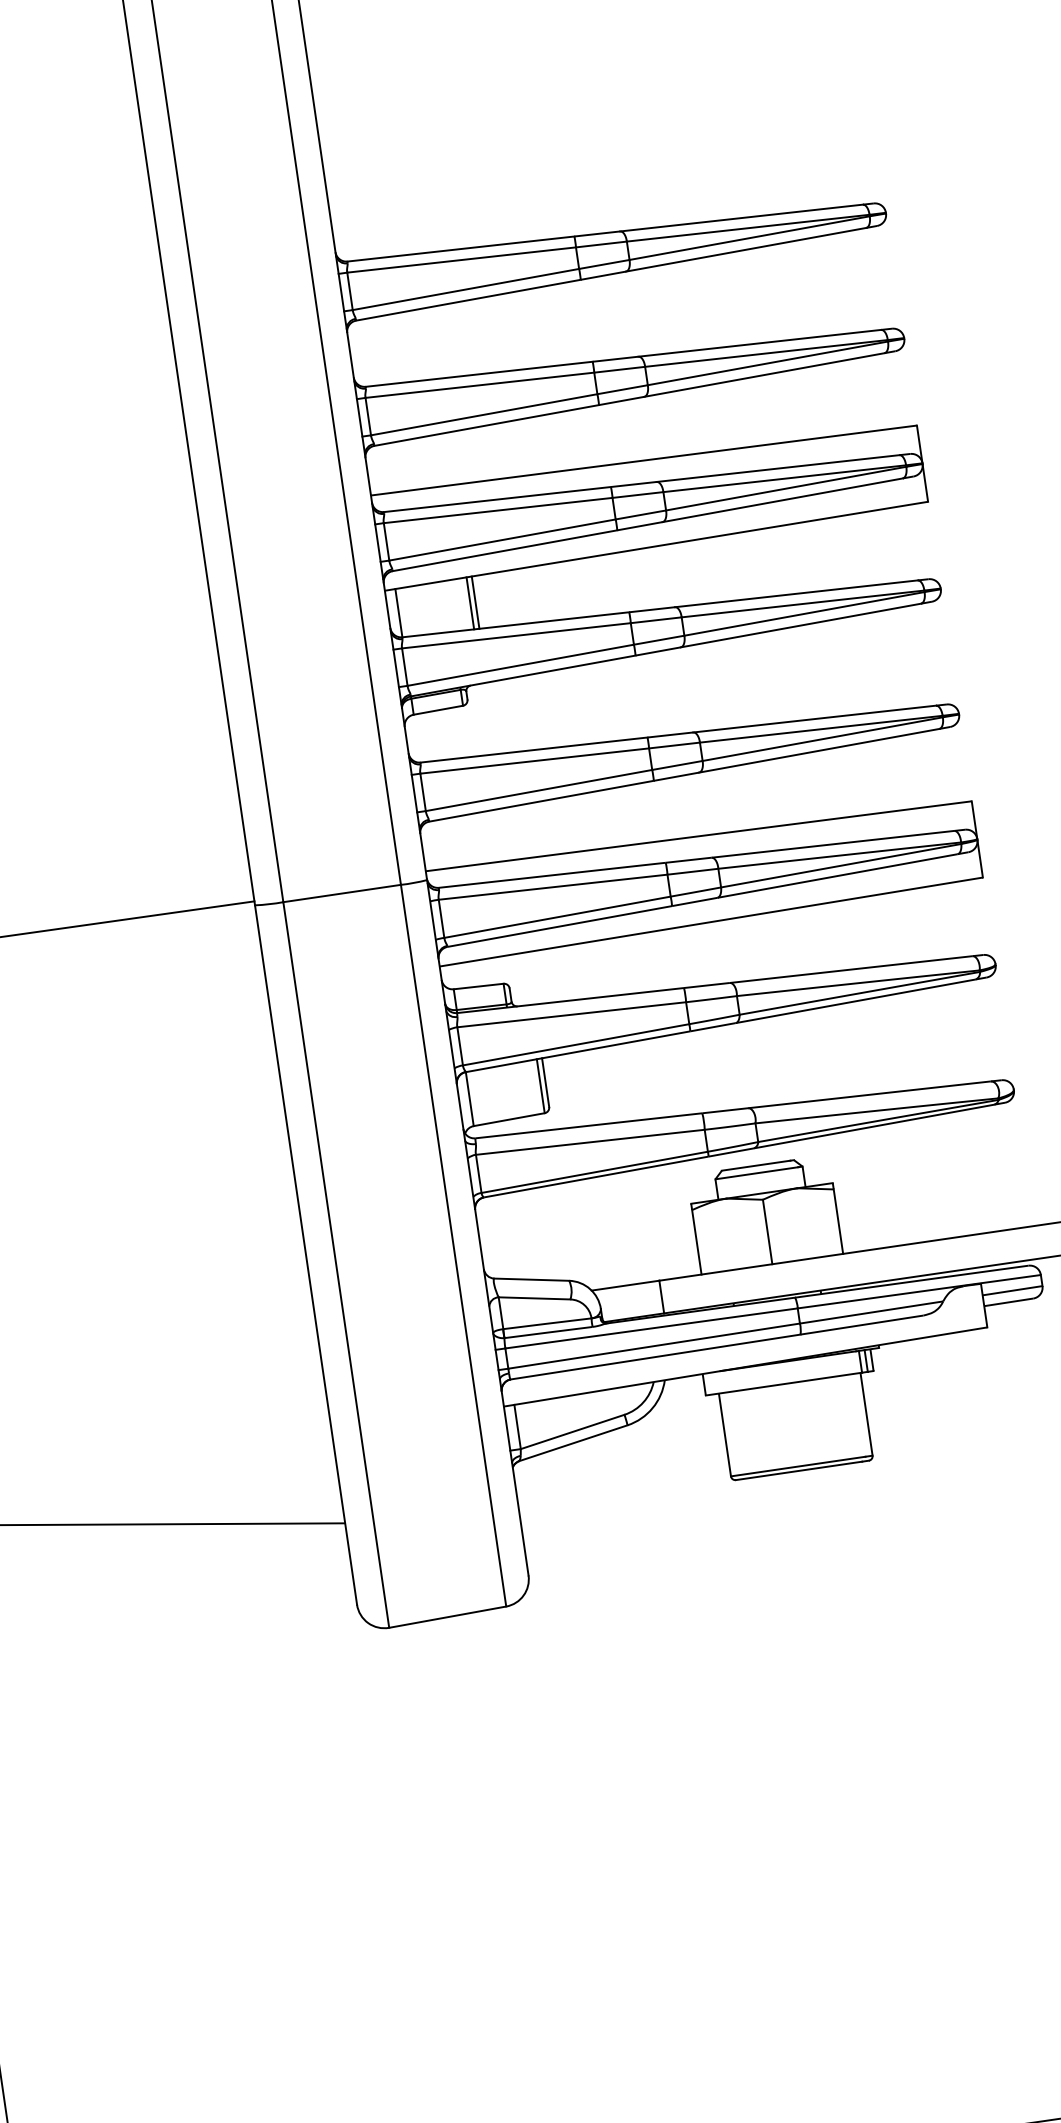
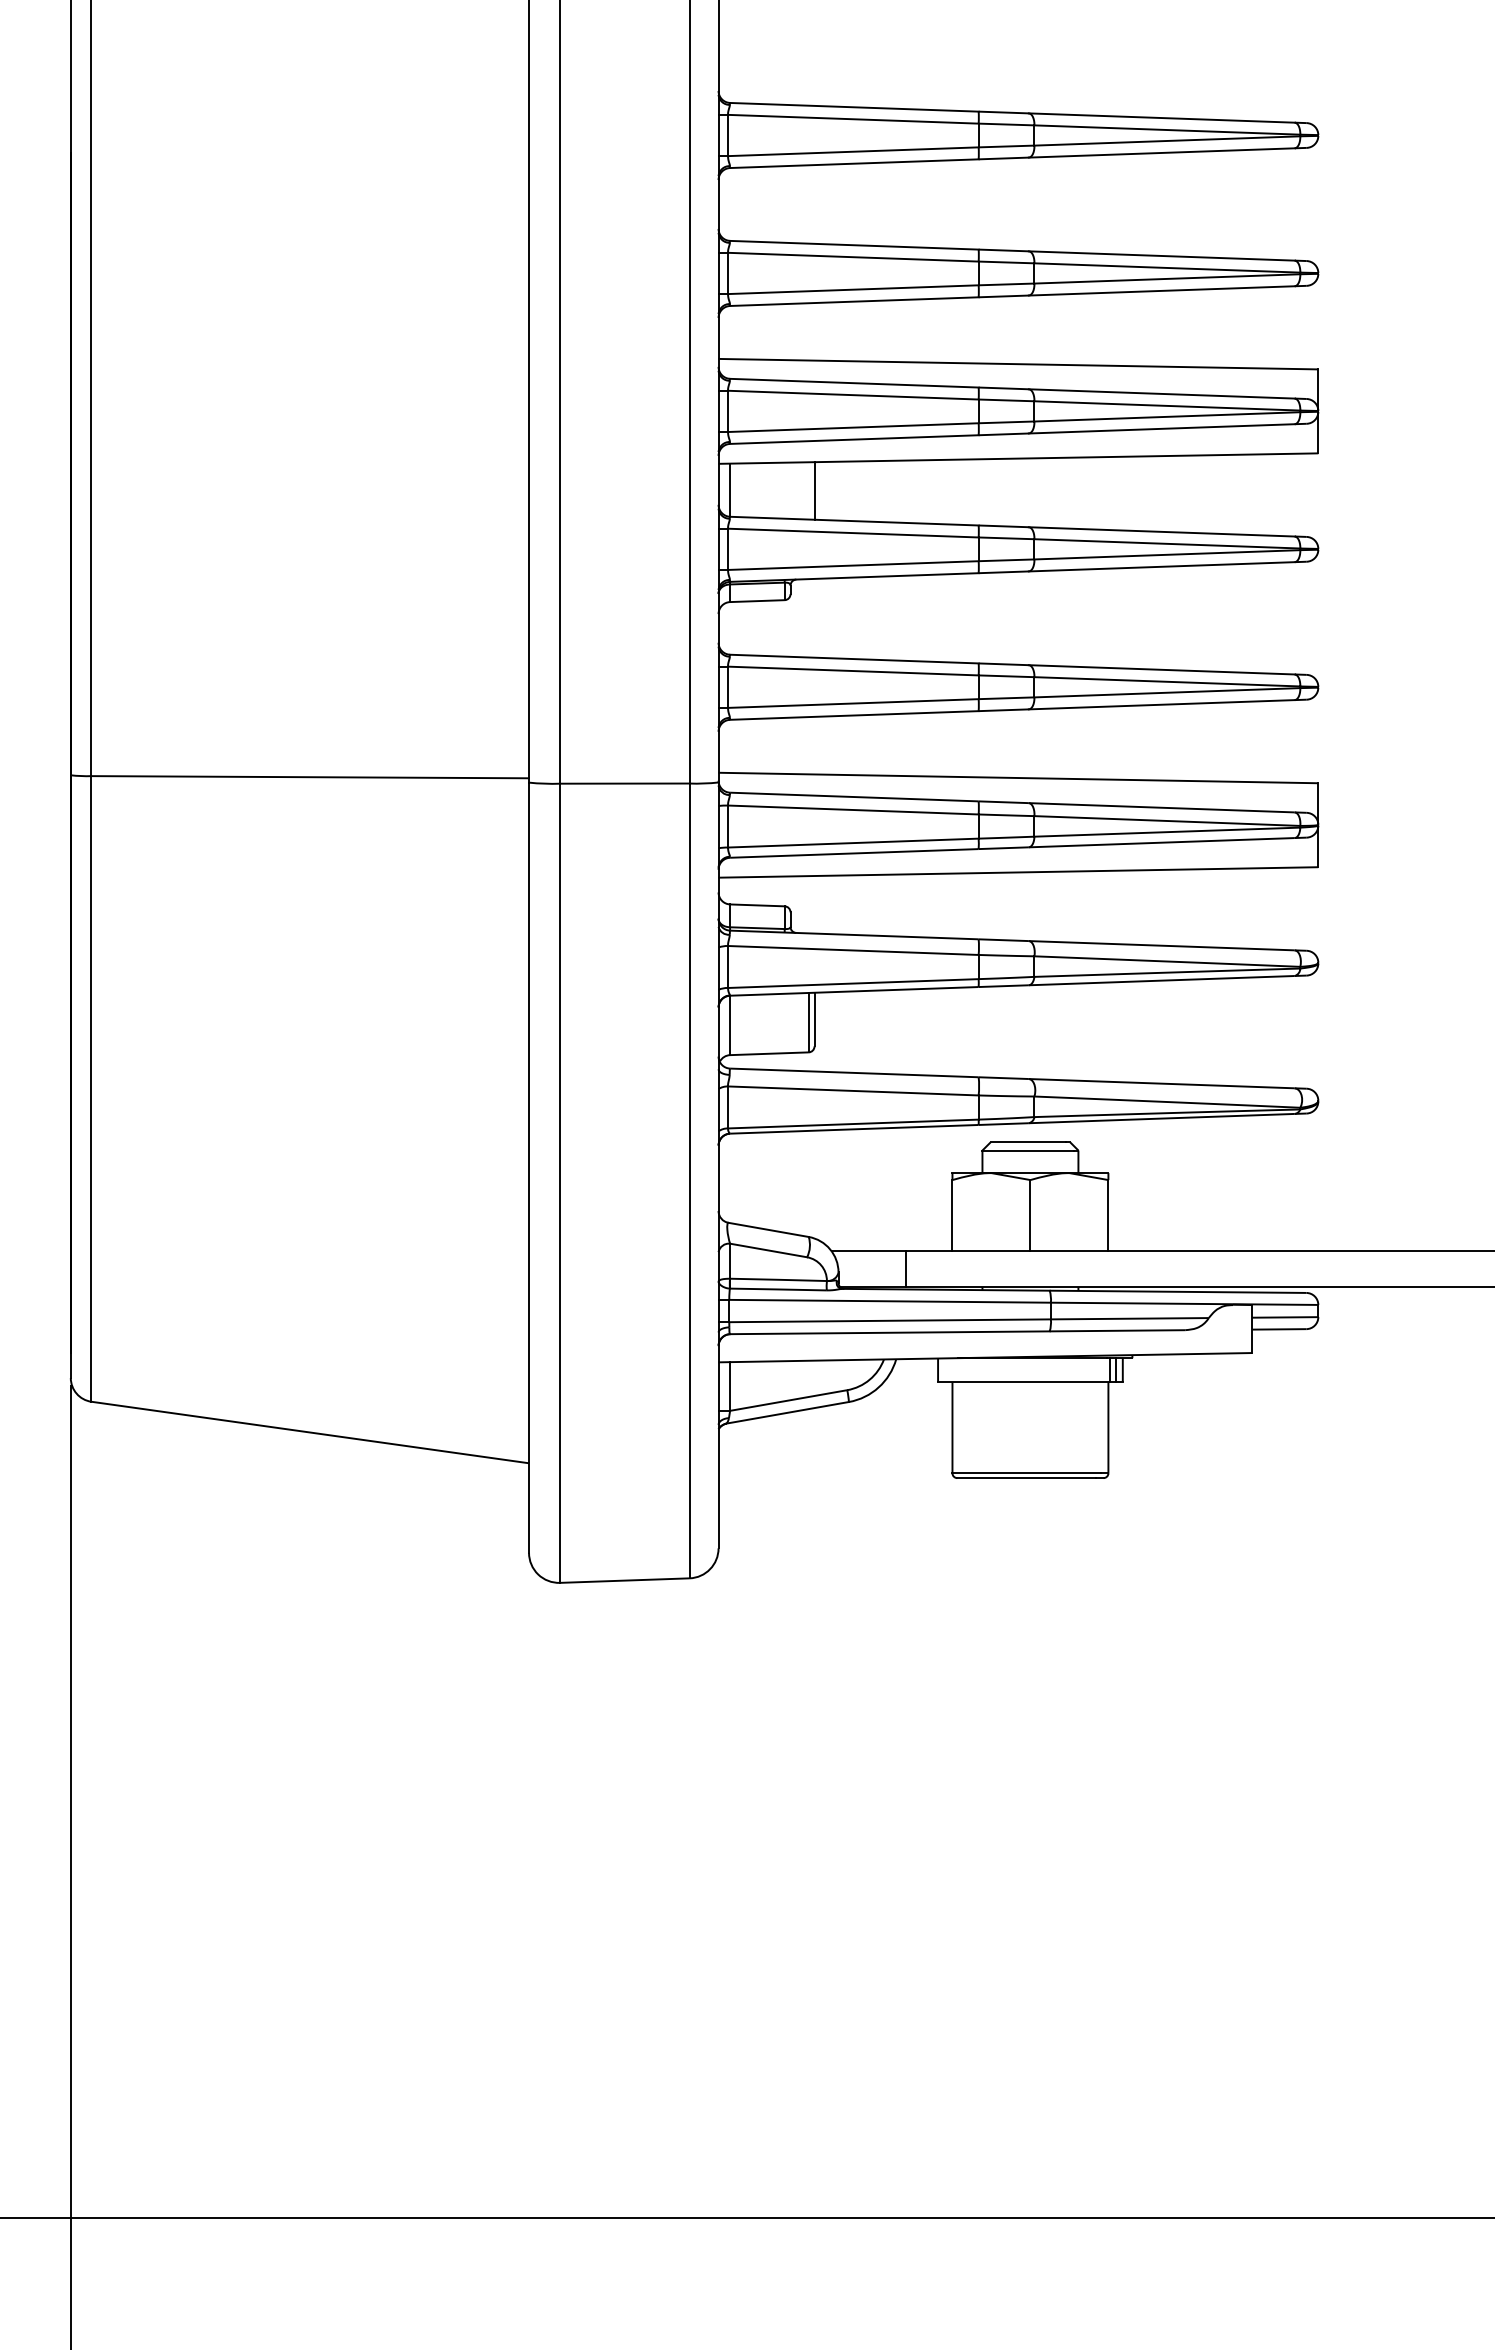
line: (470, 603) -> (808, 490), removed

